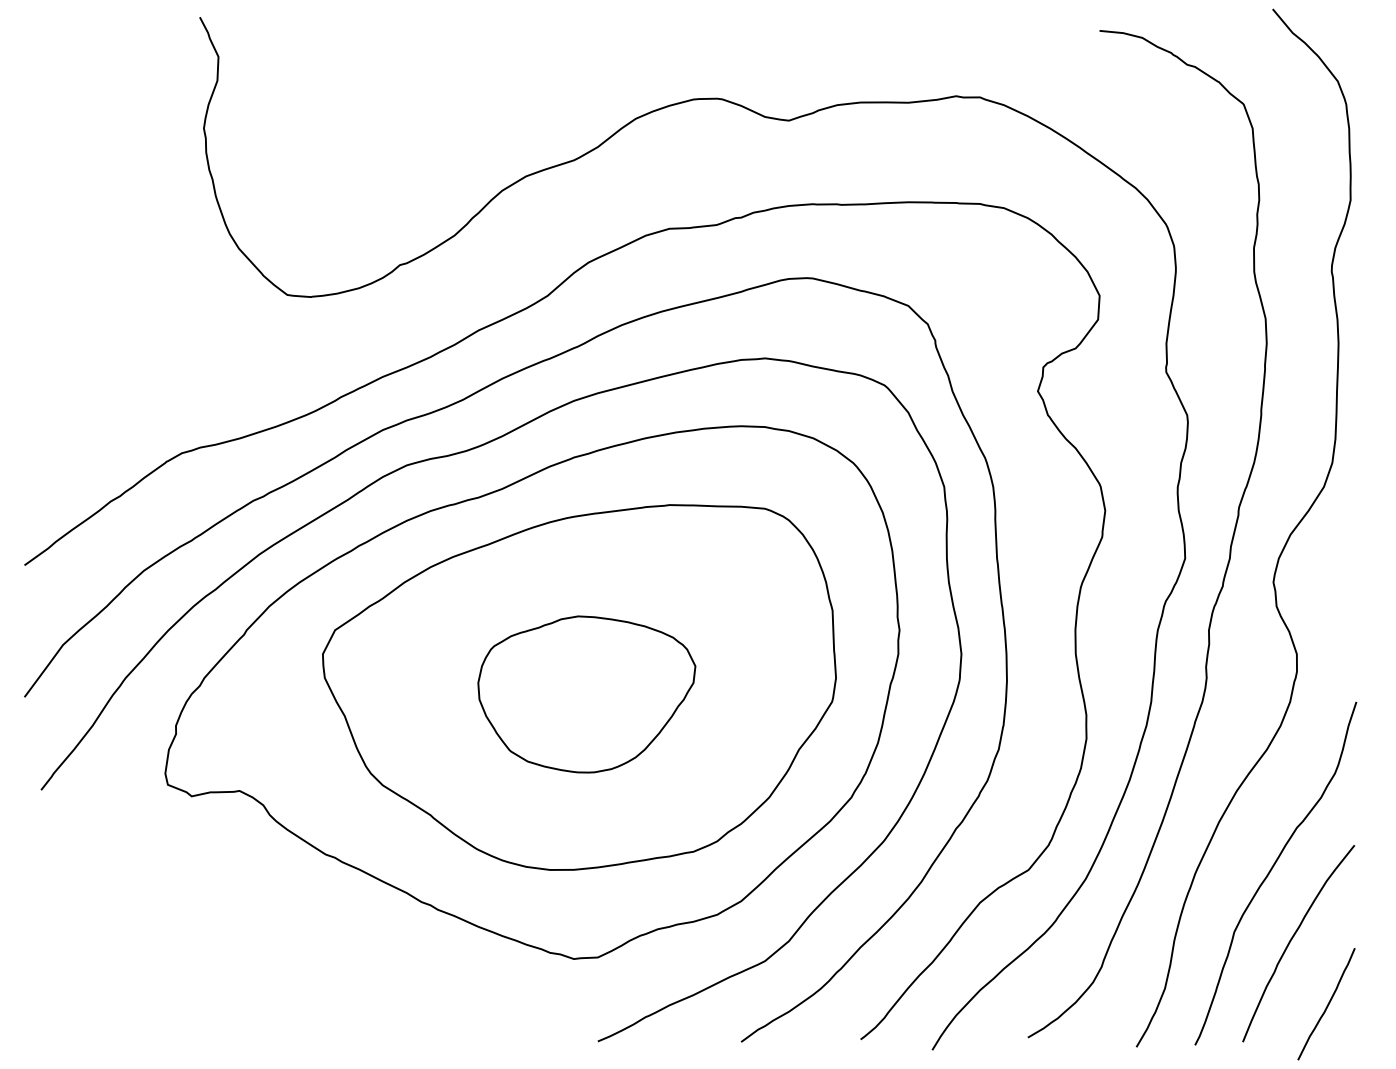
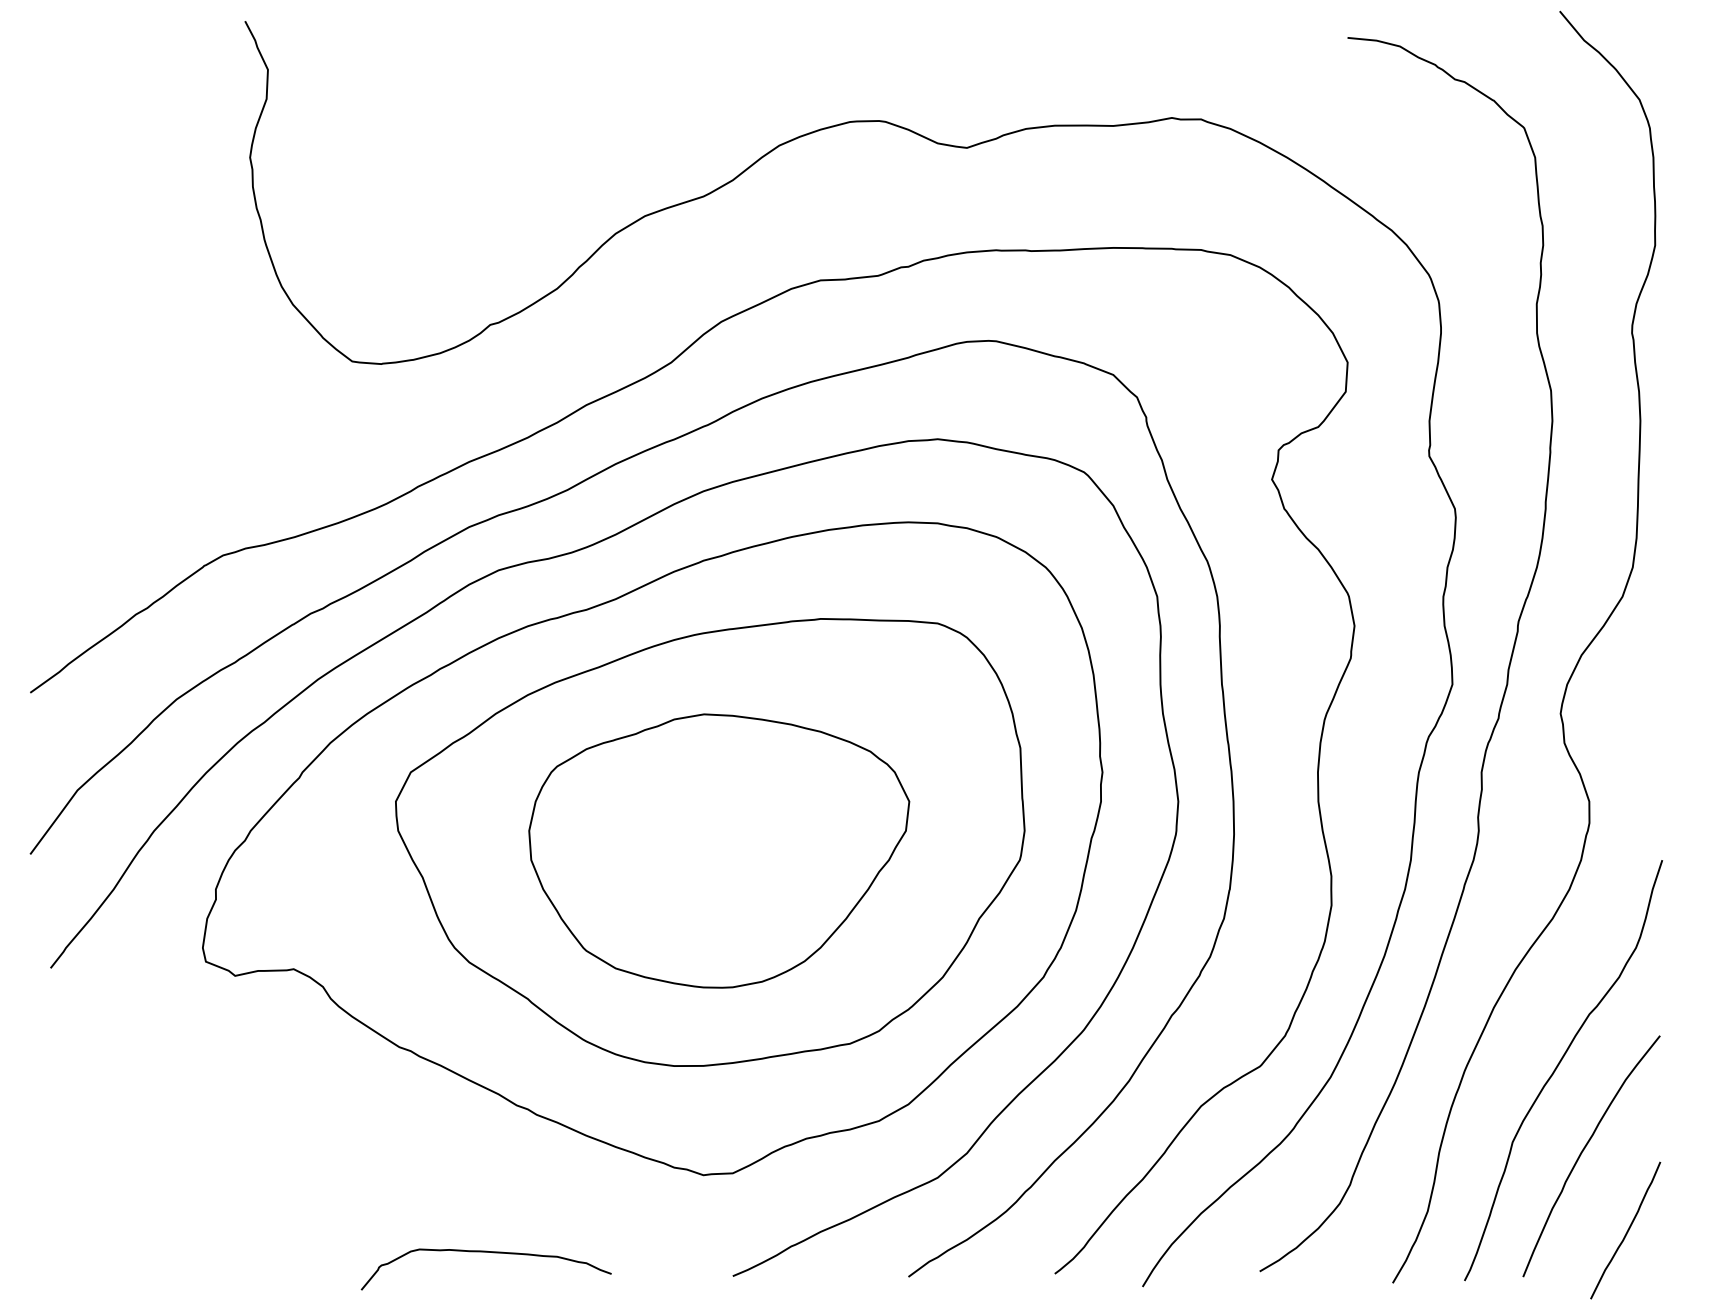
part: (587, 694) -> (719, 850), size x1.43
curve: (396, 1022) -> (485, 1252), added

